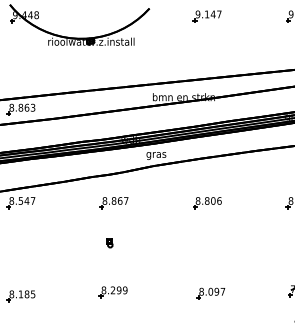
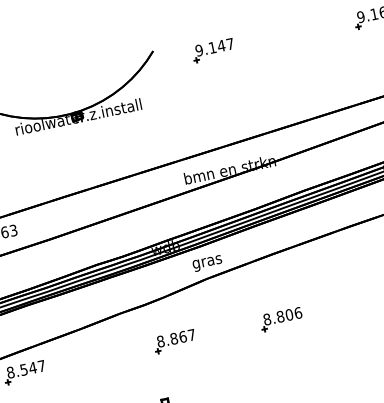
part: (206, 16) -> (212, 50), moved
part: (113, 203) -> (174, 342), moved
part: (207, 203) -> (281, 320), moved

